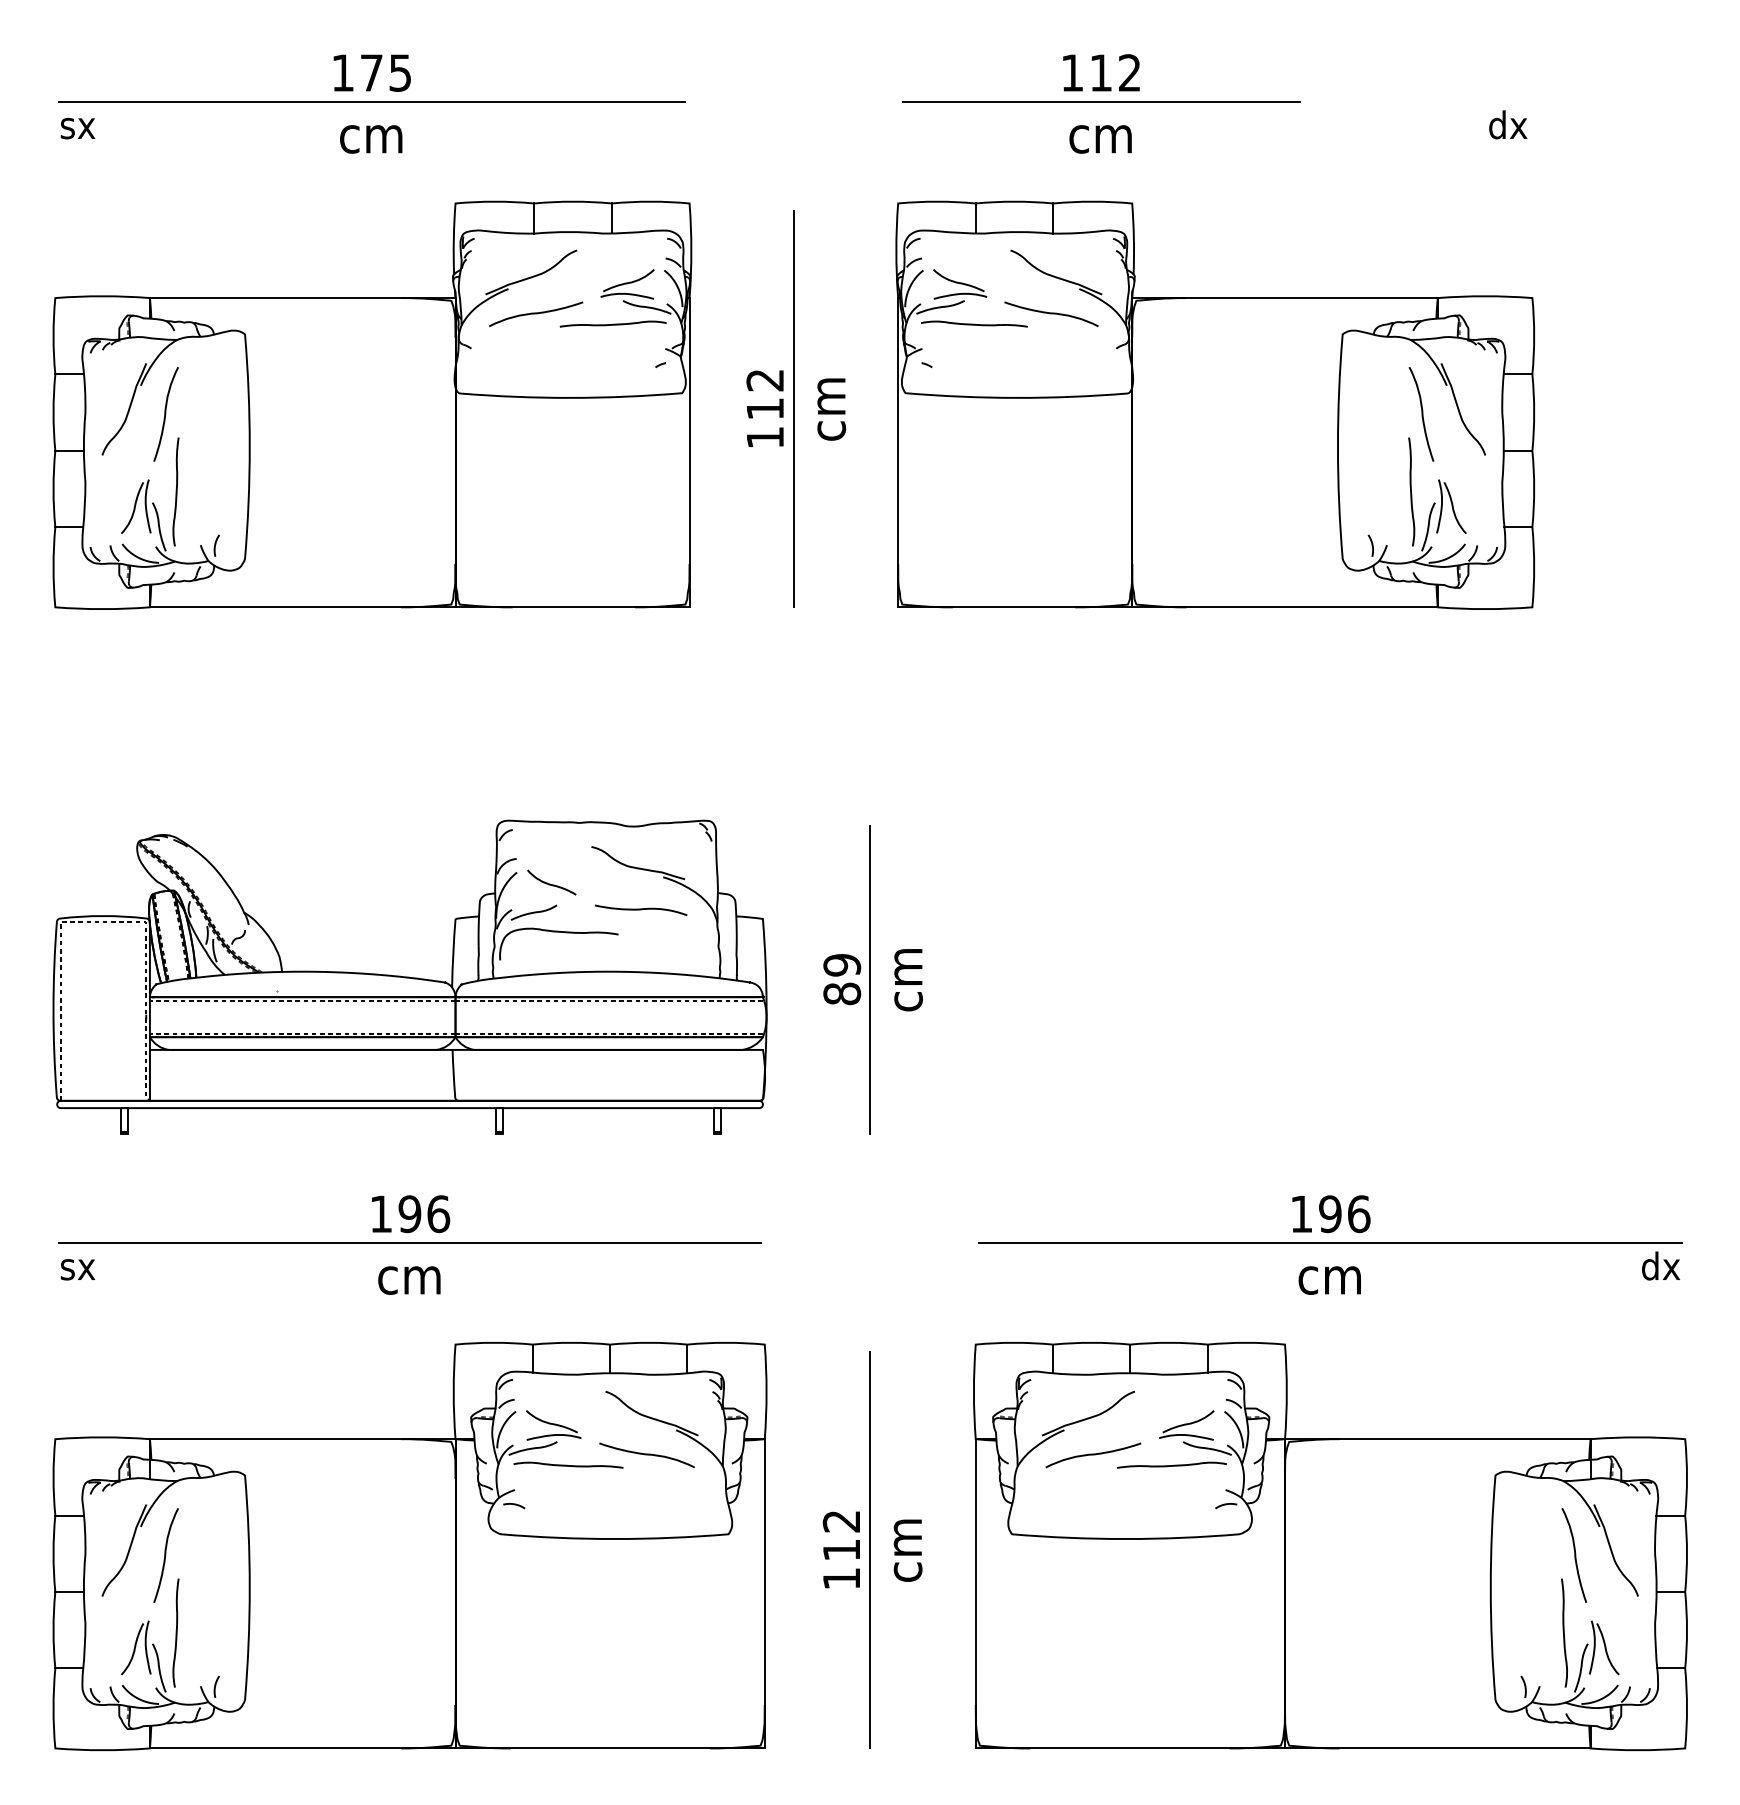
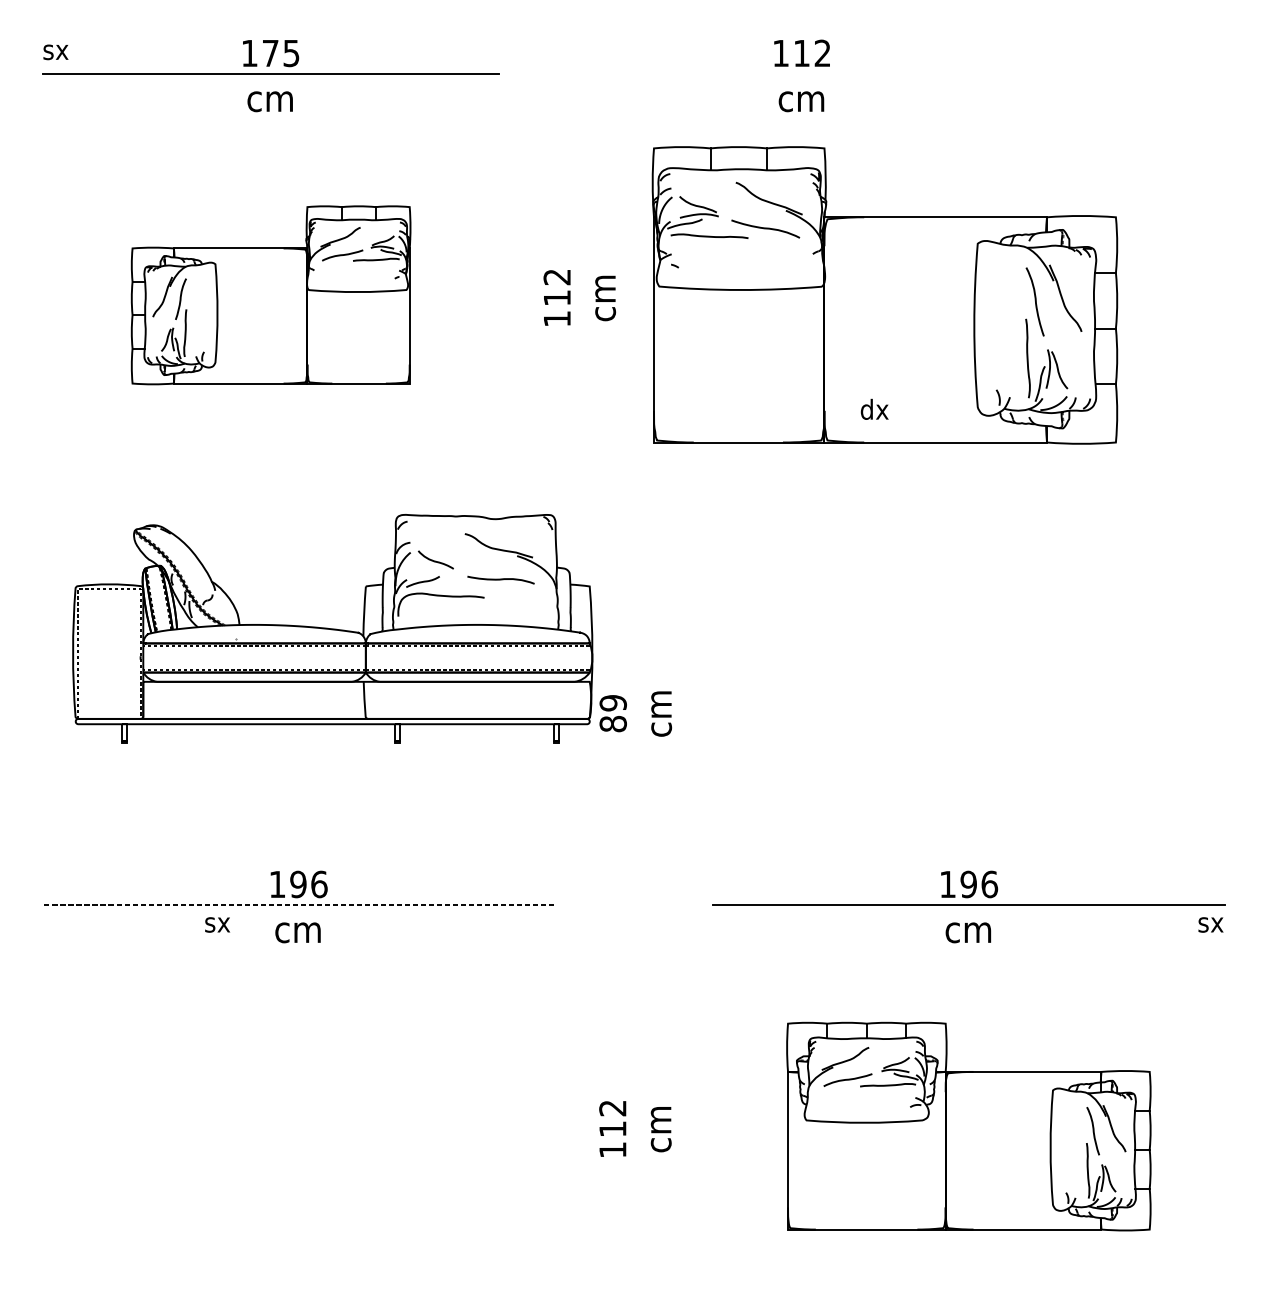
line: (1101, 101) -> (802, 74), removed
text: (1508, 124) -> (874, 409), moved
text: (77, 128) -> (55, 52), moved
part: (372, 404) -> (271, 294), size x0.6
line: (793, 408) -> (577, 297), removed
part: (409, 976) -> (332, 628), moved
line: (870, 979) -> (633, 713), removed
line: (409, 1242) -> (298, 905), solid -> dashed
text: (1650, 1265) -> (1201, 921), dx -> sx
text: (77, 1269) -> (217, 924), moved
part: (409, 1546) -> (298, 1126), removed
part: (1330, 1546) -> (968, 1126), size x0.7
line: (870, 1549) -> (633, 1128), removed

